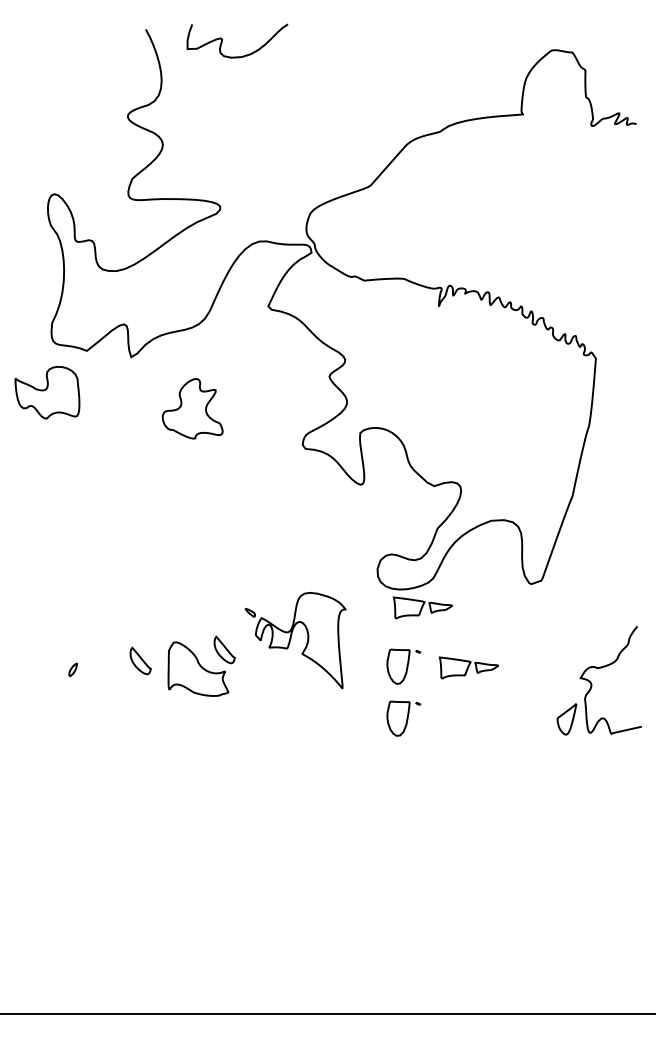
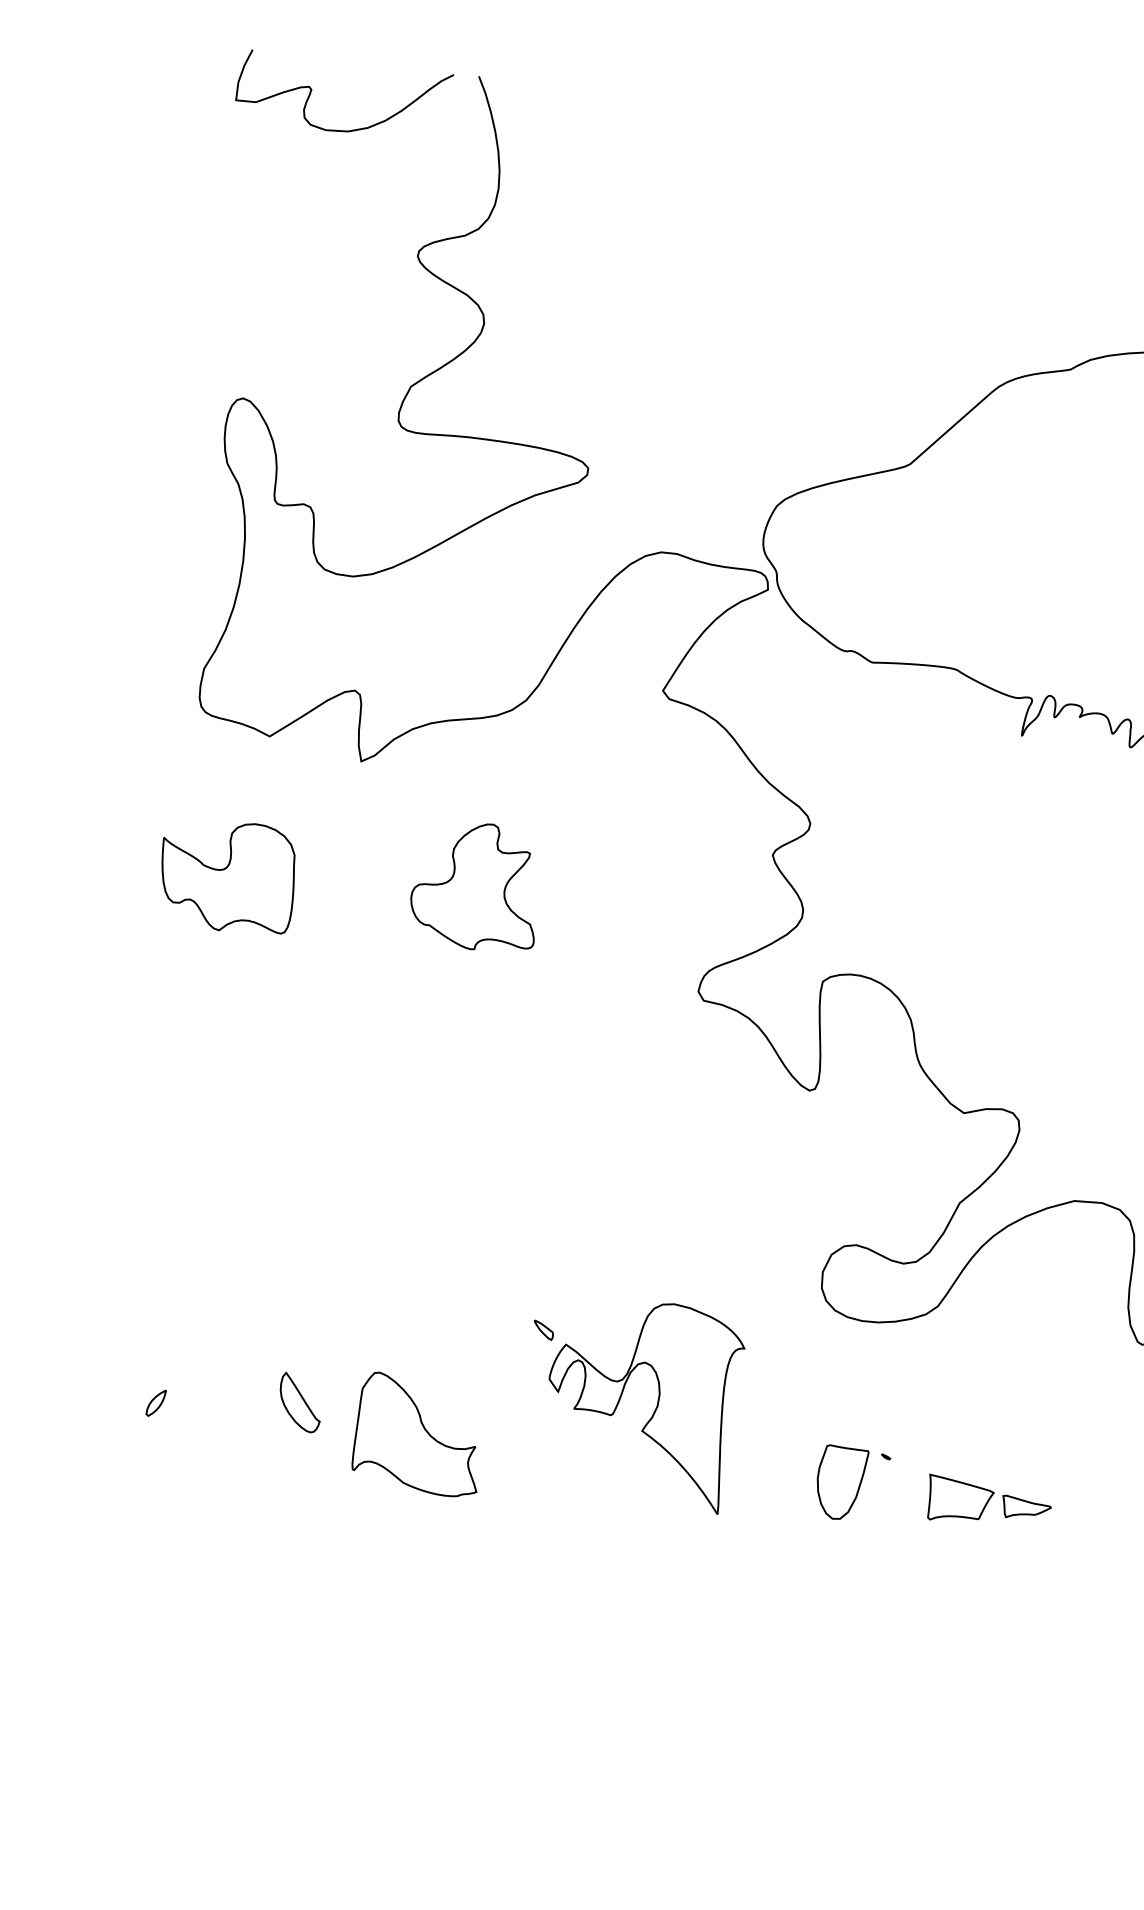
curve: (223, 39) -> (314, 89), moved
part: (47, 392) -> (227, 875), moved
part: (422, 607) -> (907, 1365), removed
part: (224, 649) -> (479, 1400), removed
part: (403, 718) -> (837, 1593), removed

